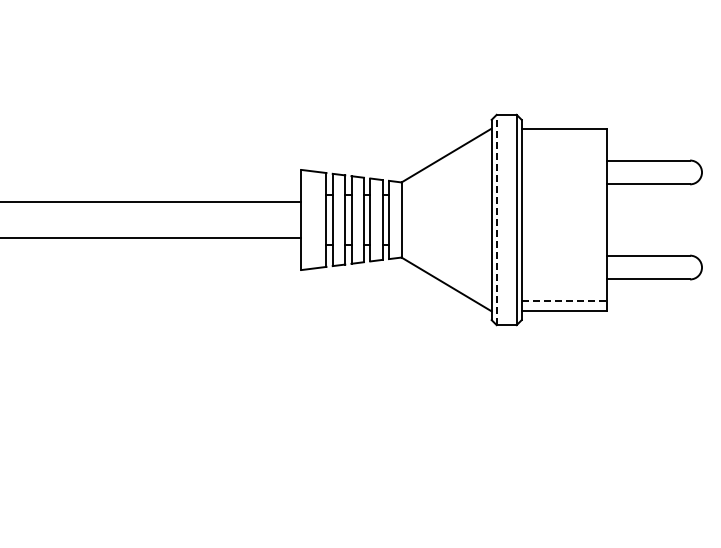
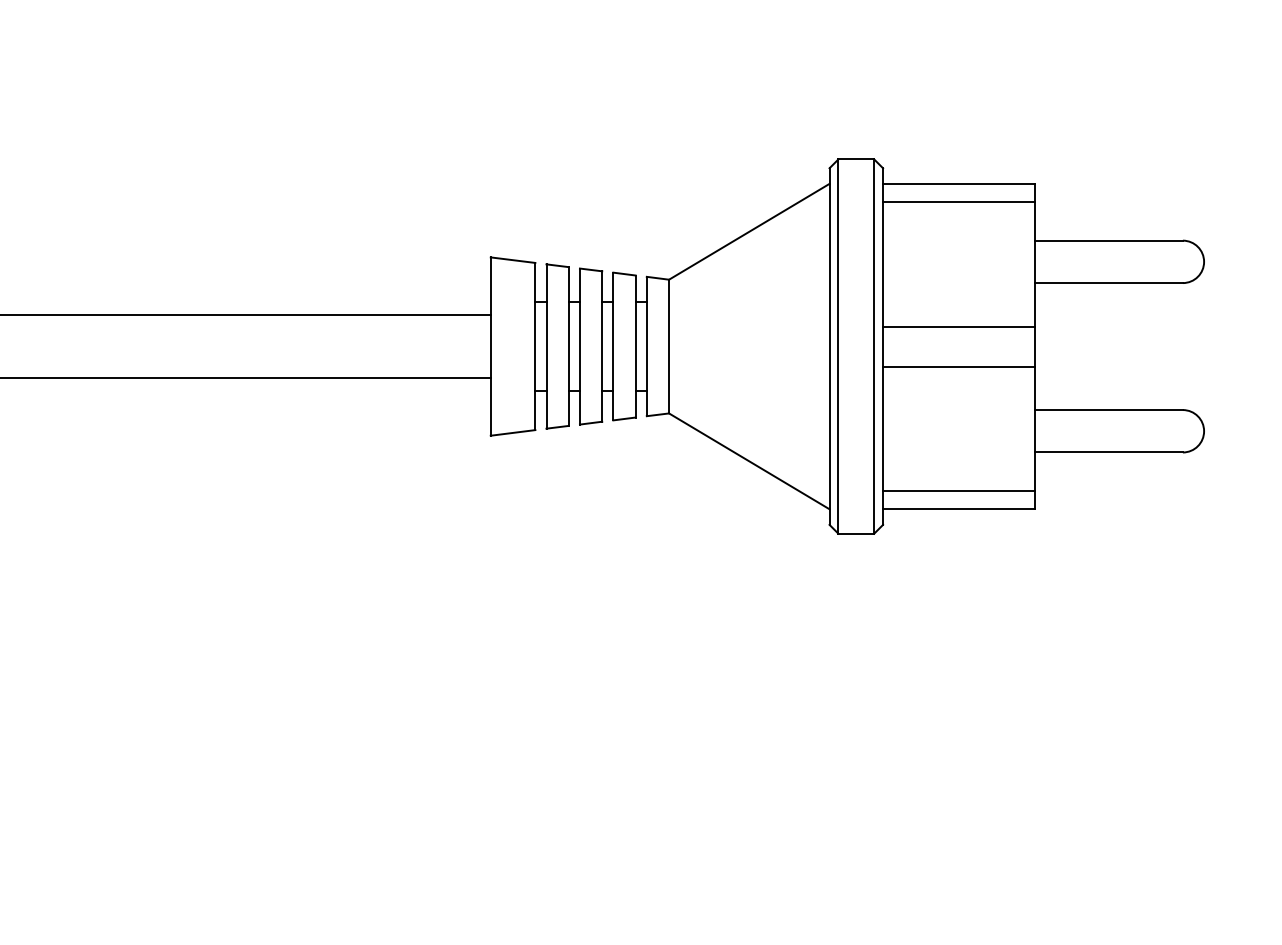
line: (563, 138) -> (957, 201), added
line: (563, 208) -> (957, 326), added
line: (496, 219) -> (838, 345), dashed -> solid
line: (563, 231) -> (957, 367), added
line: (564, 301) -> (959, 491), dashed -> solid

